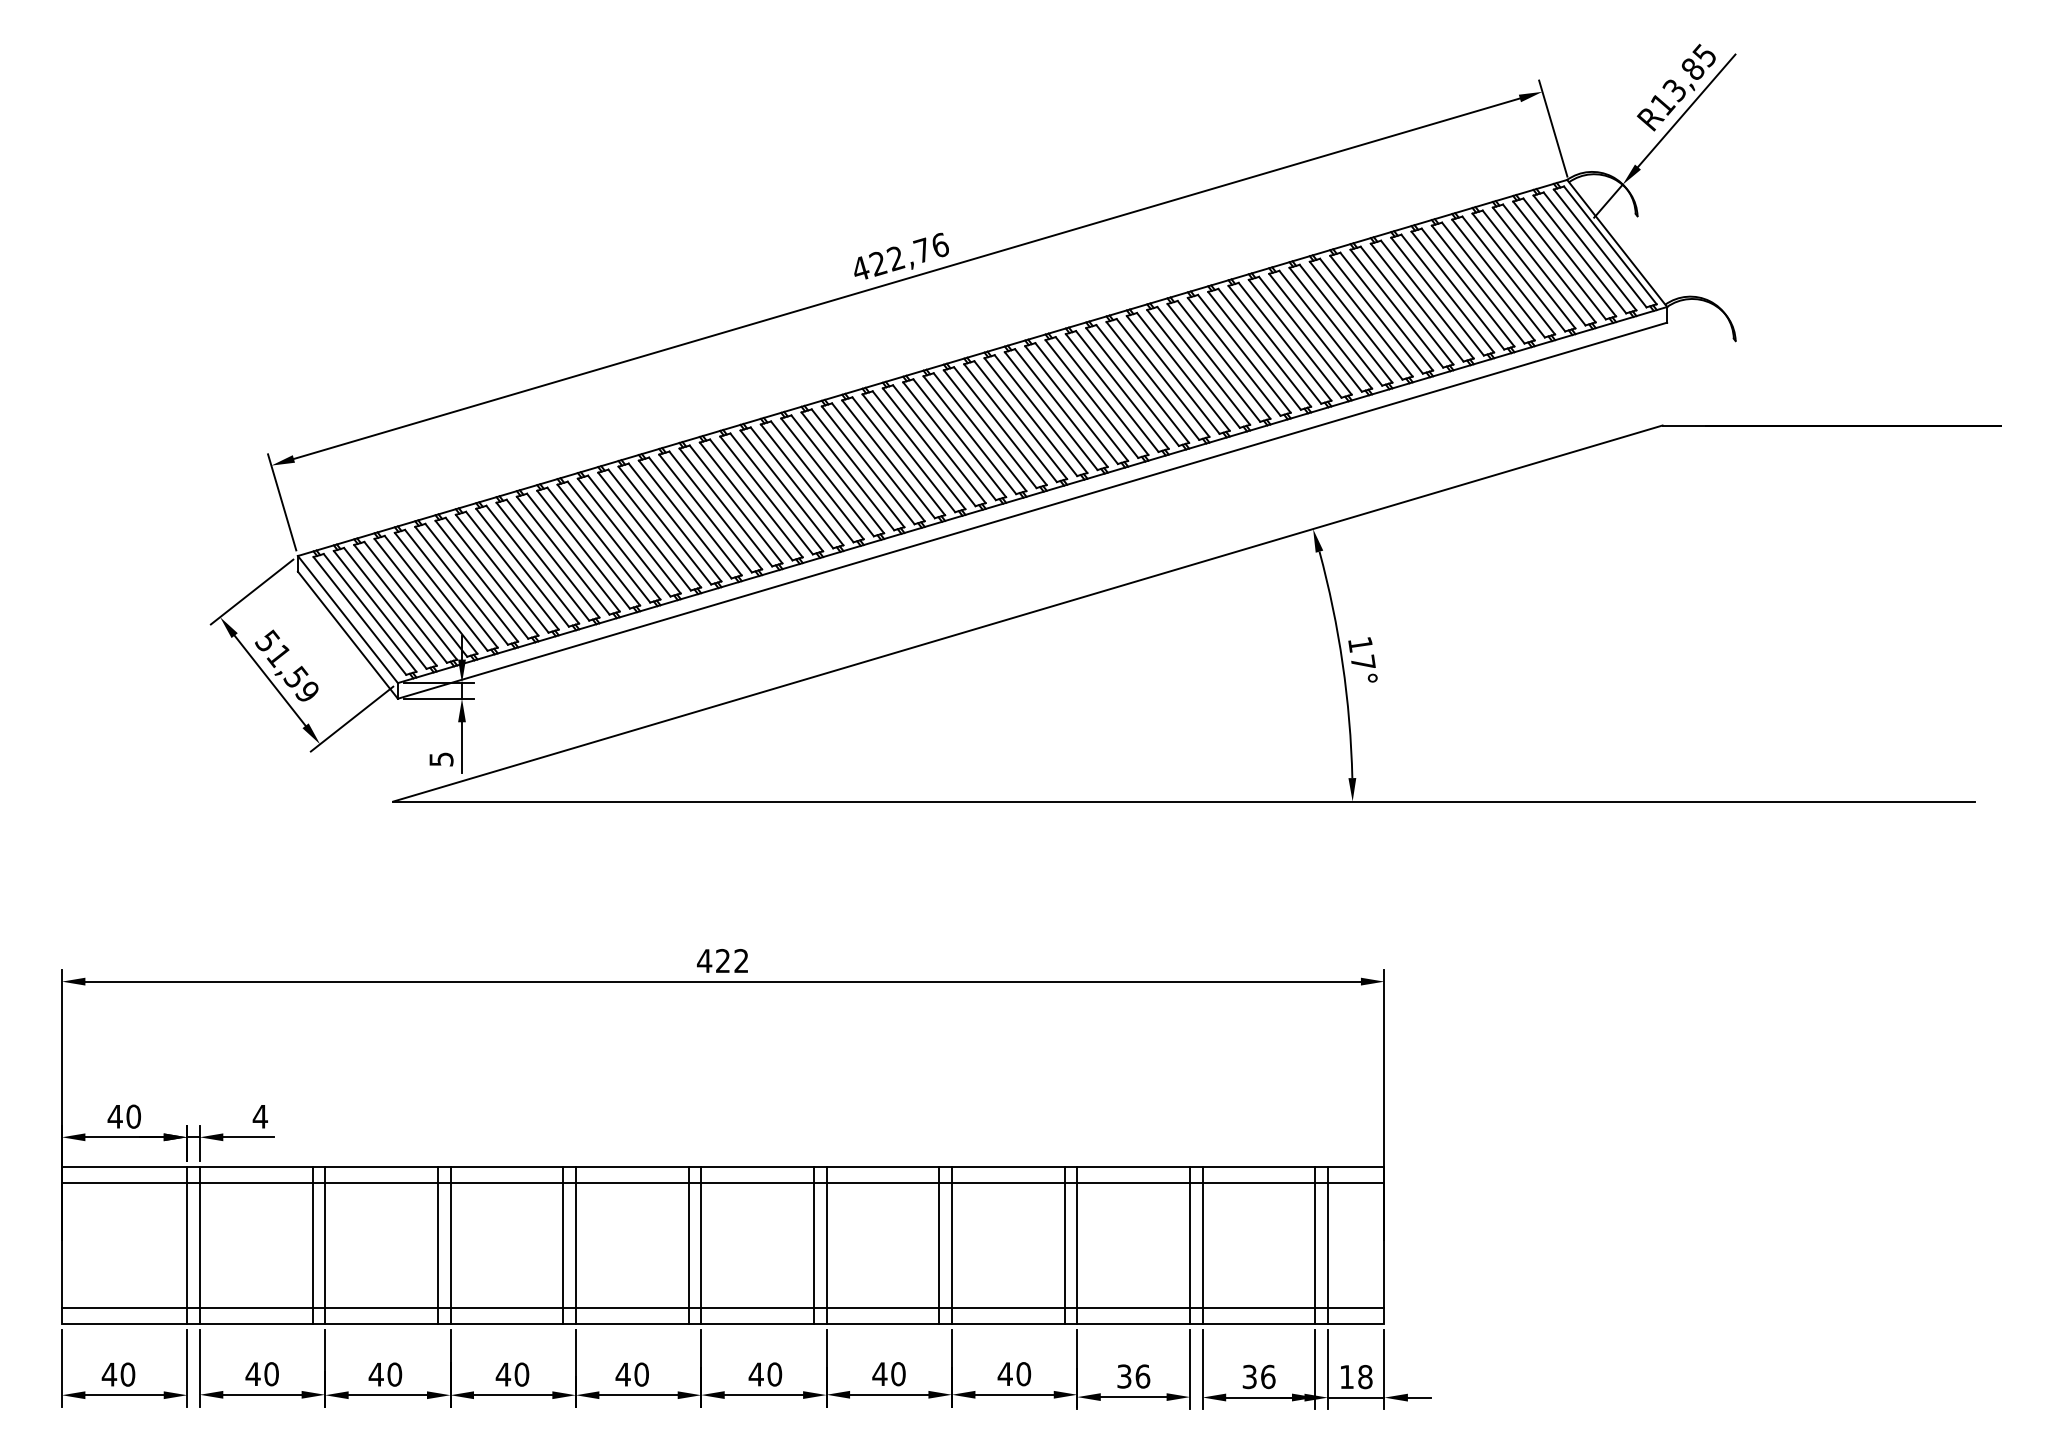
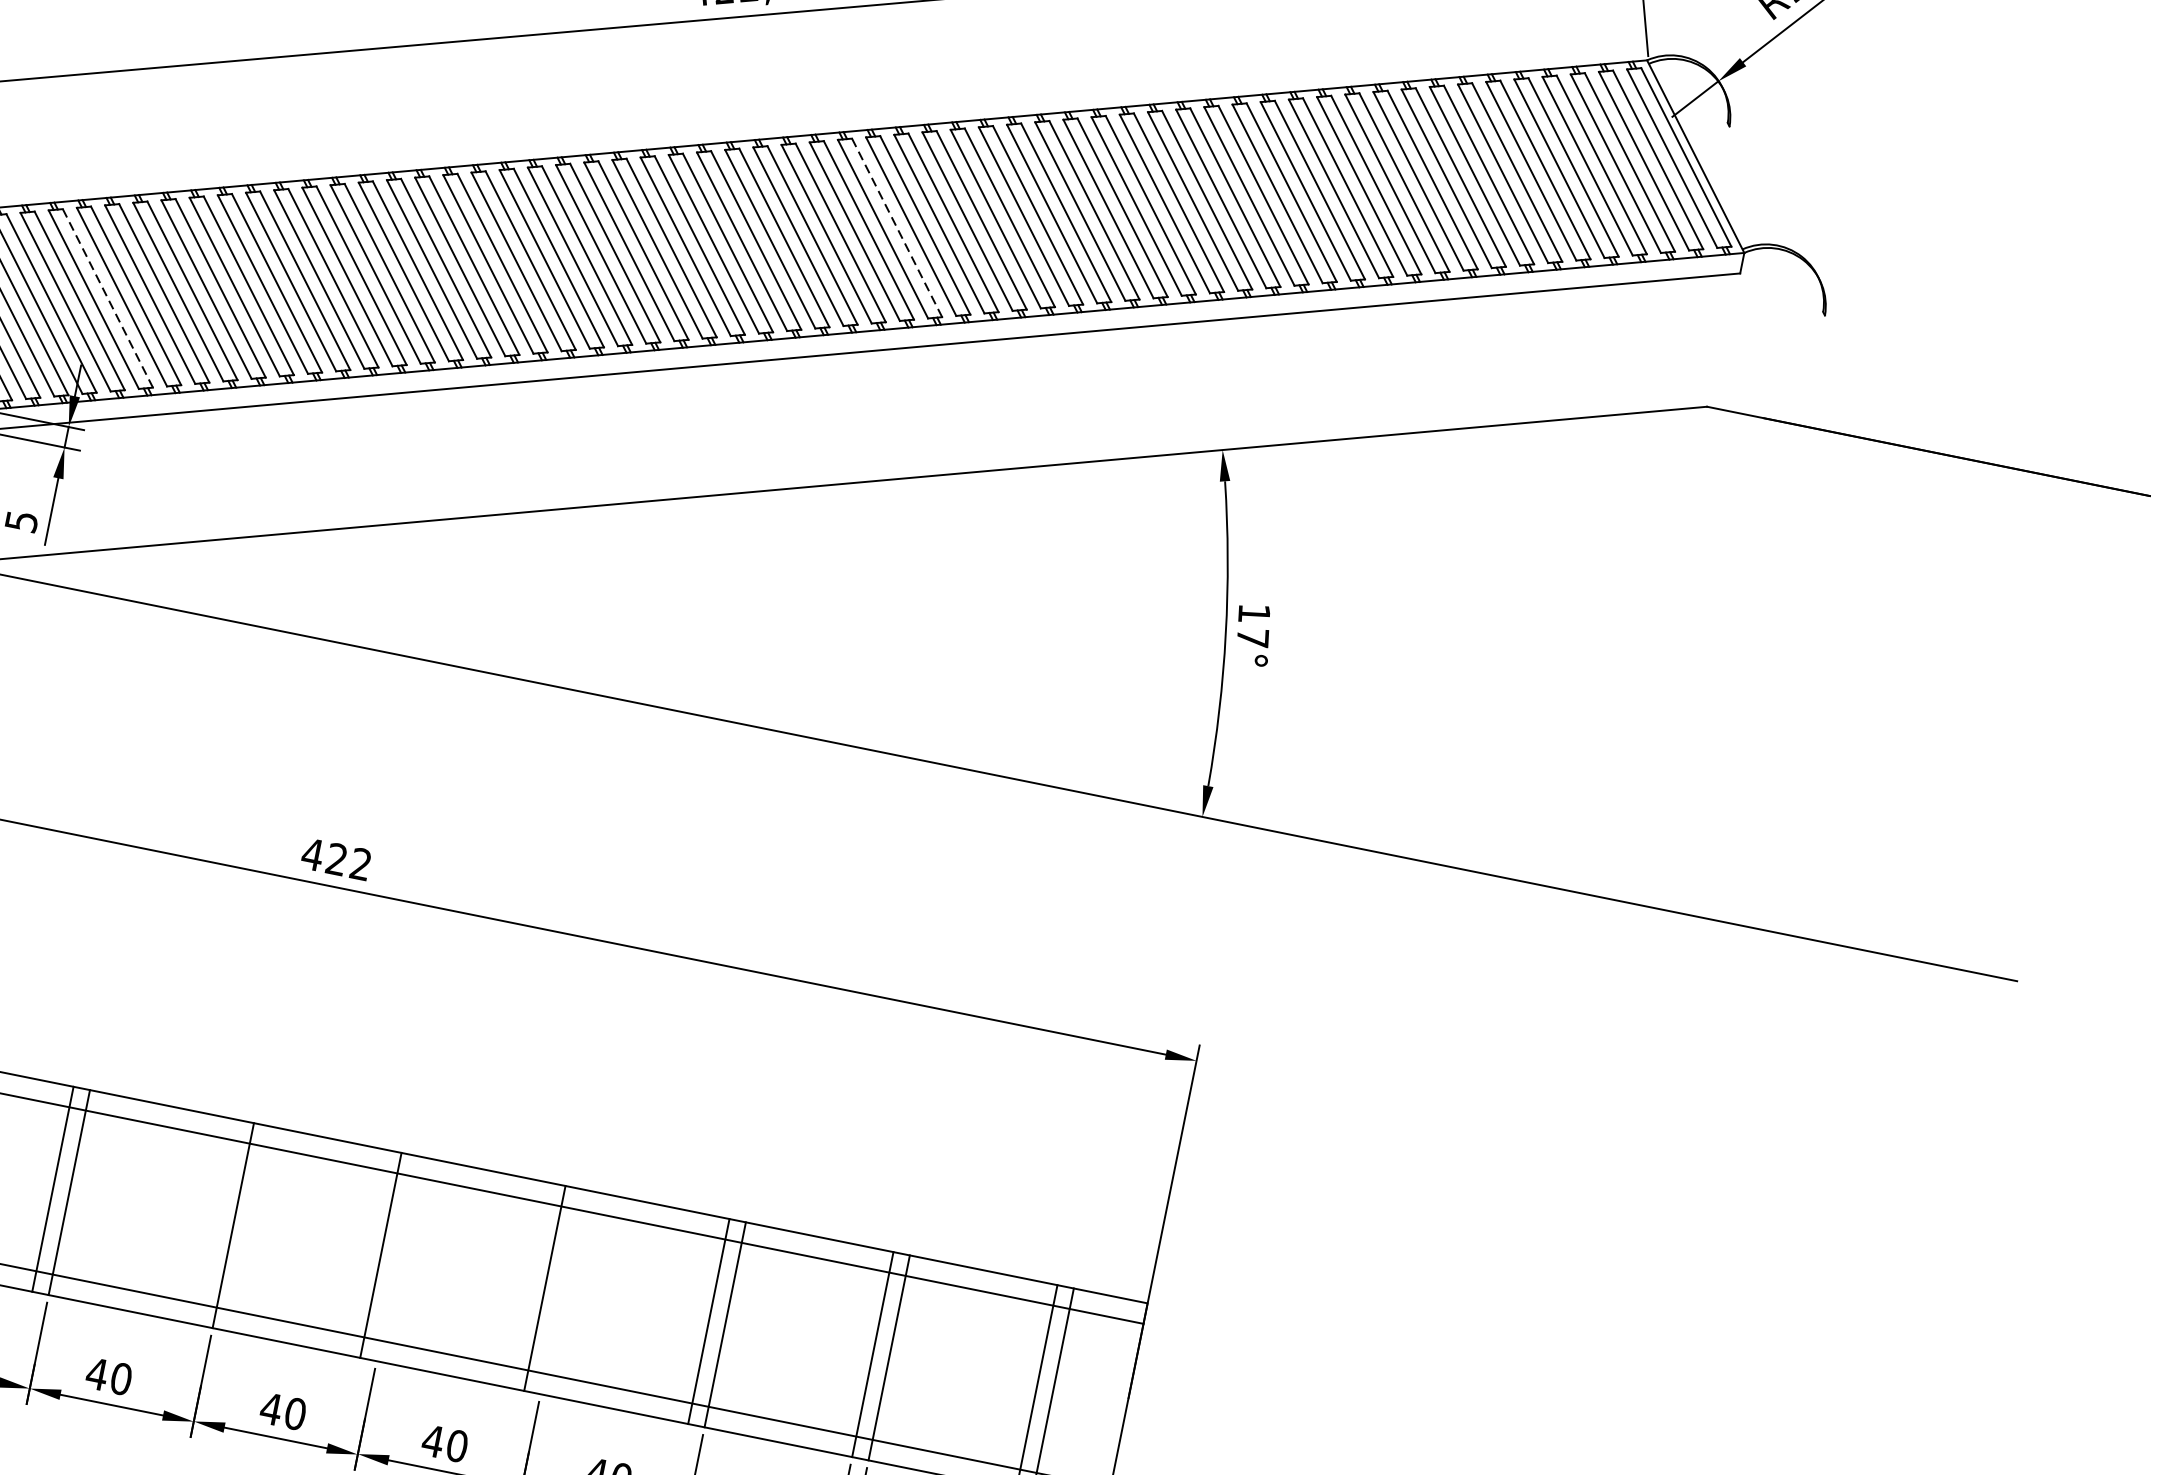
line: (1041, 414) -> (897, 228), solid -> dashed
line: (471, 582) -> (107, 297), solid -> dashed
line: (688, 1245) -> (216, 1222), removed
line: (826, 1245) -> (397, 1258), removed
line: (951, 1245) -> (560, 1291), removed

